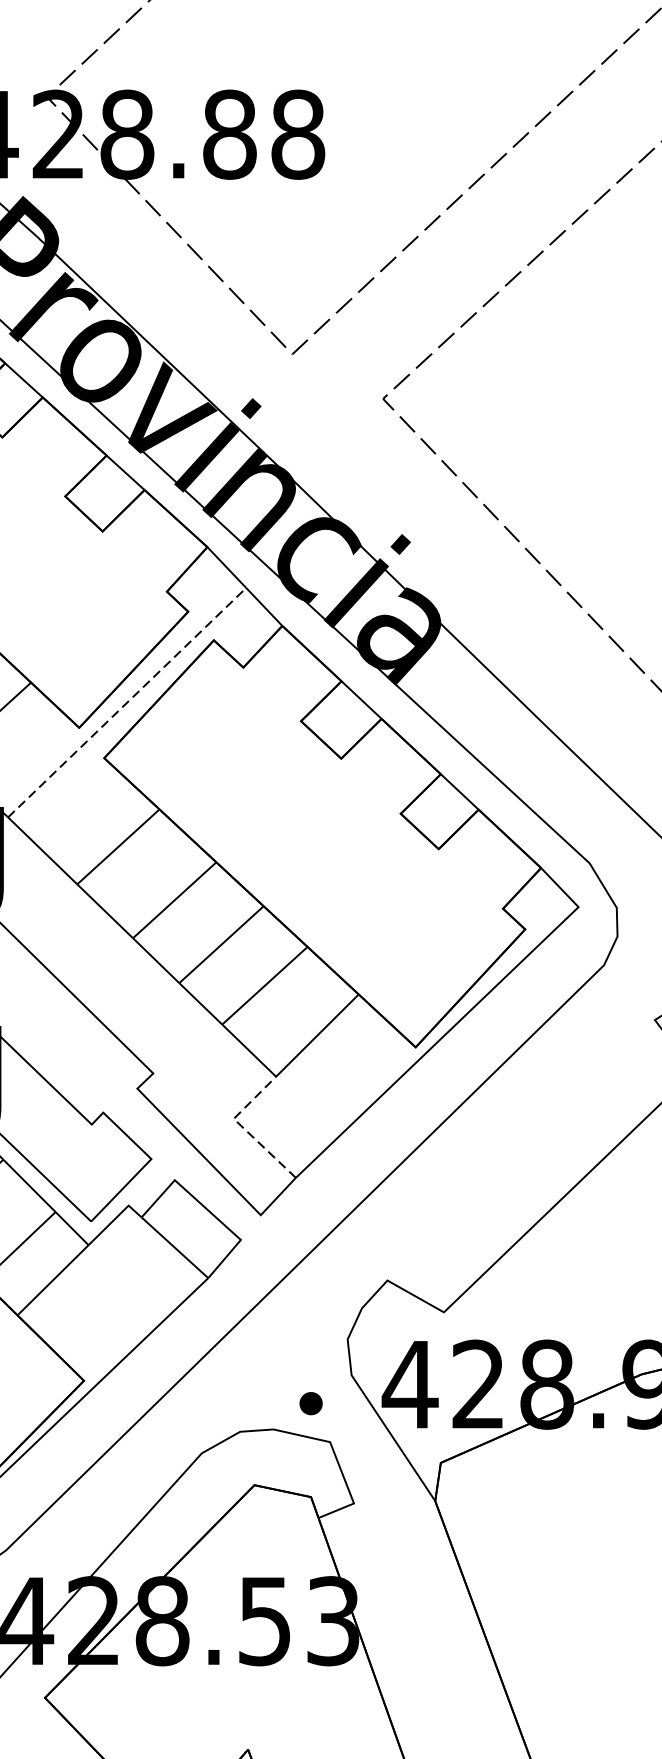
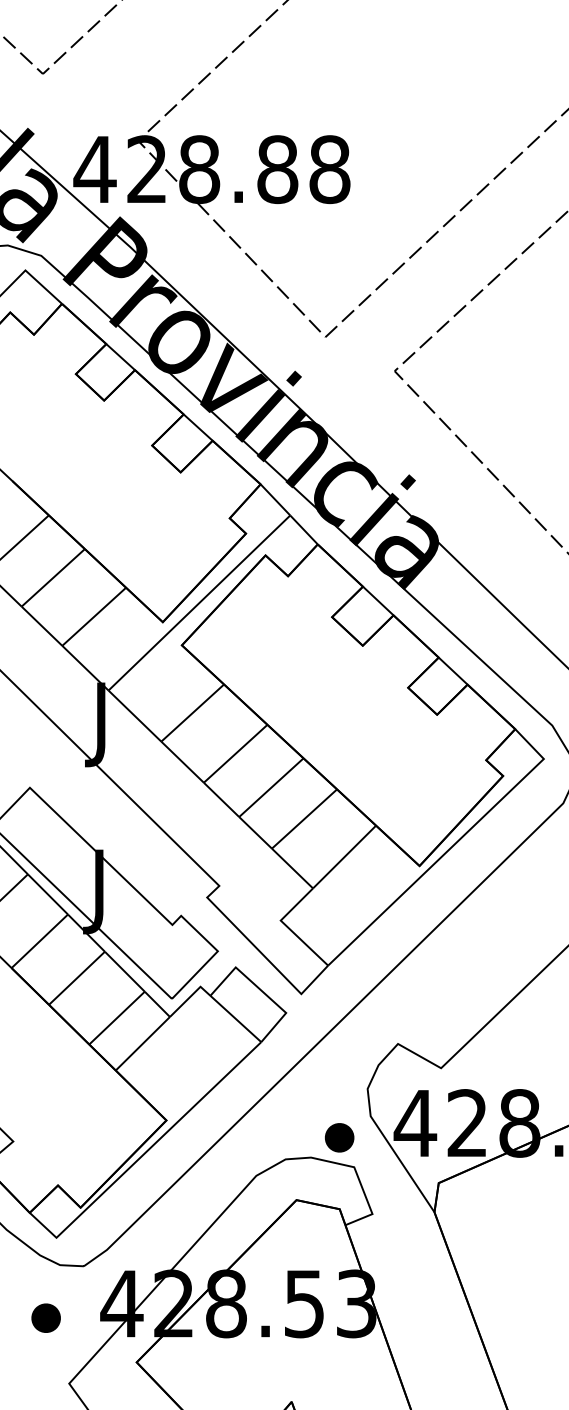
line: (127, 702) -> (199, 602), dashed -> solid
line: (242, 1126) -> (287, 926), dashed -> solid
part: (310, 1403) -> (339, 1137), size x1.67

